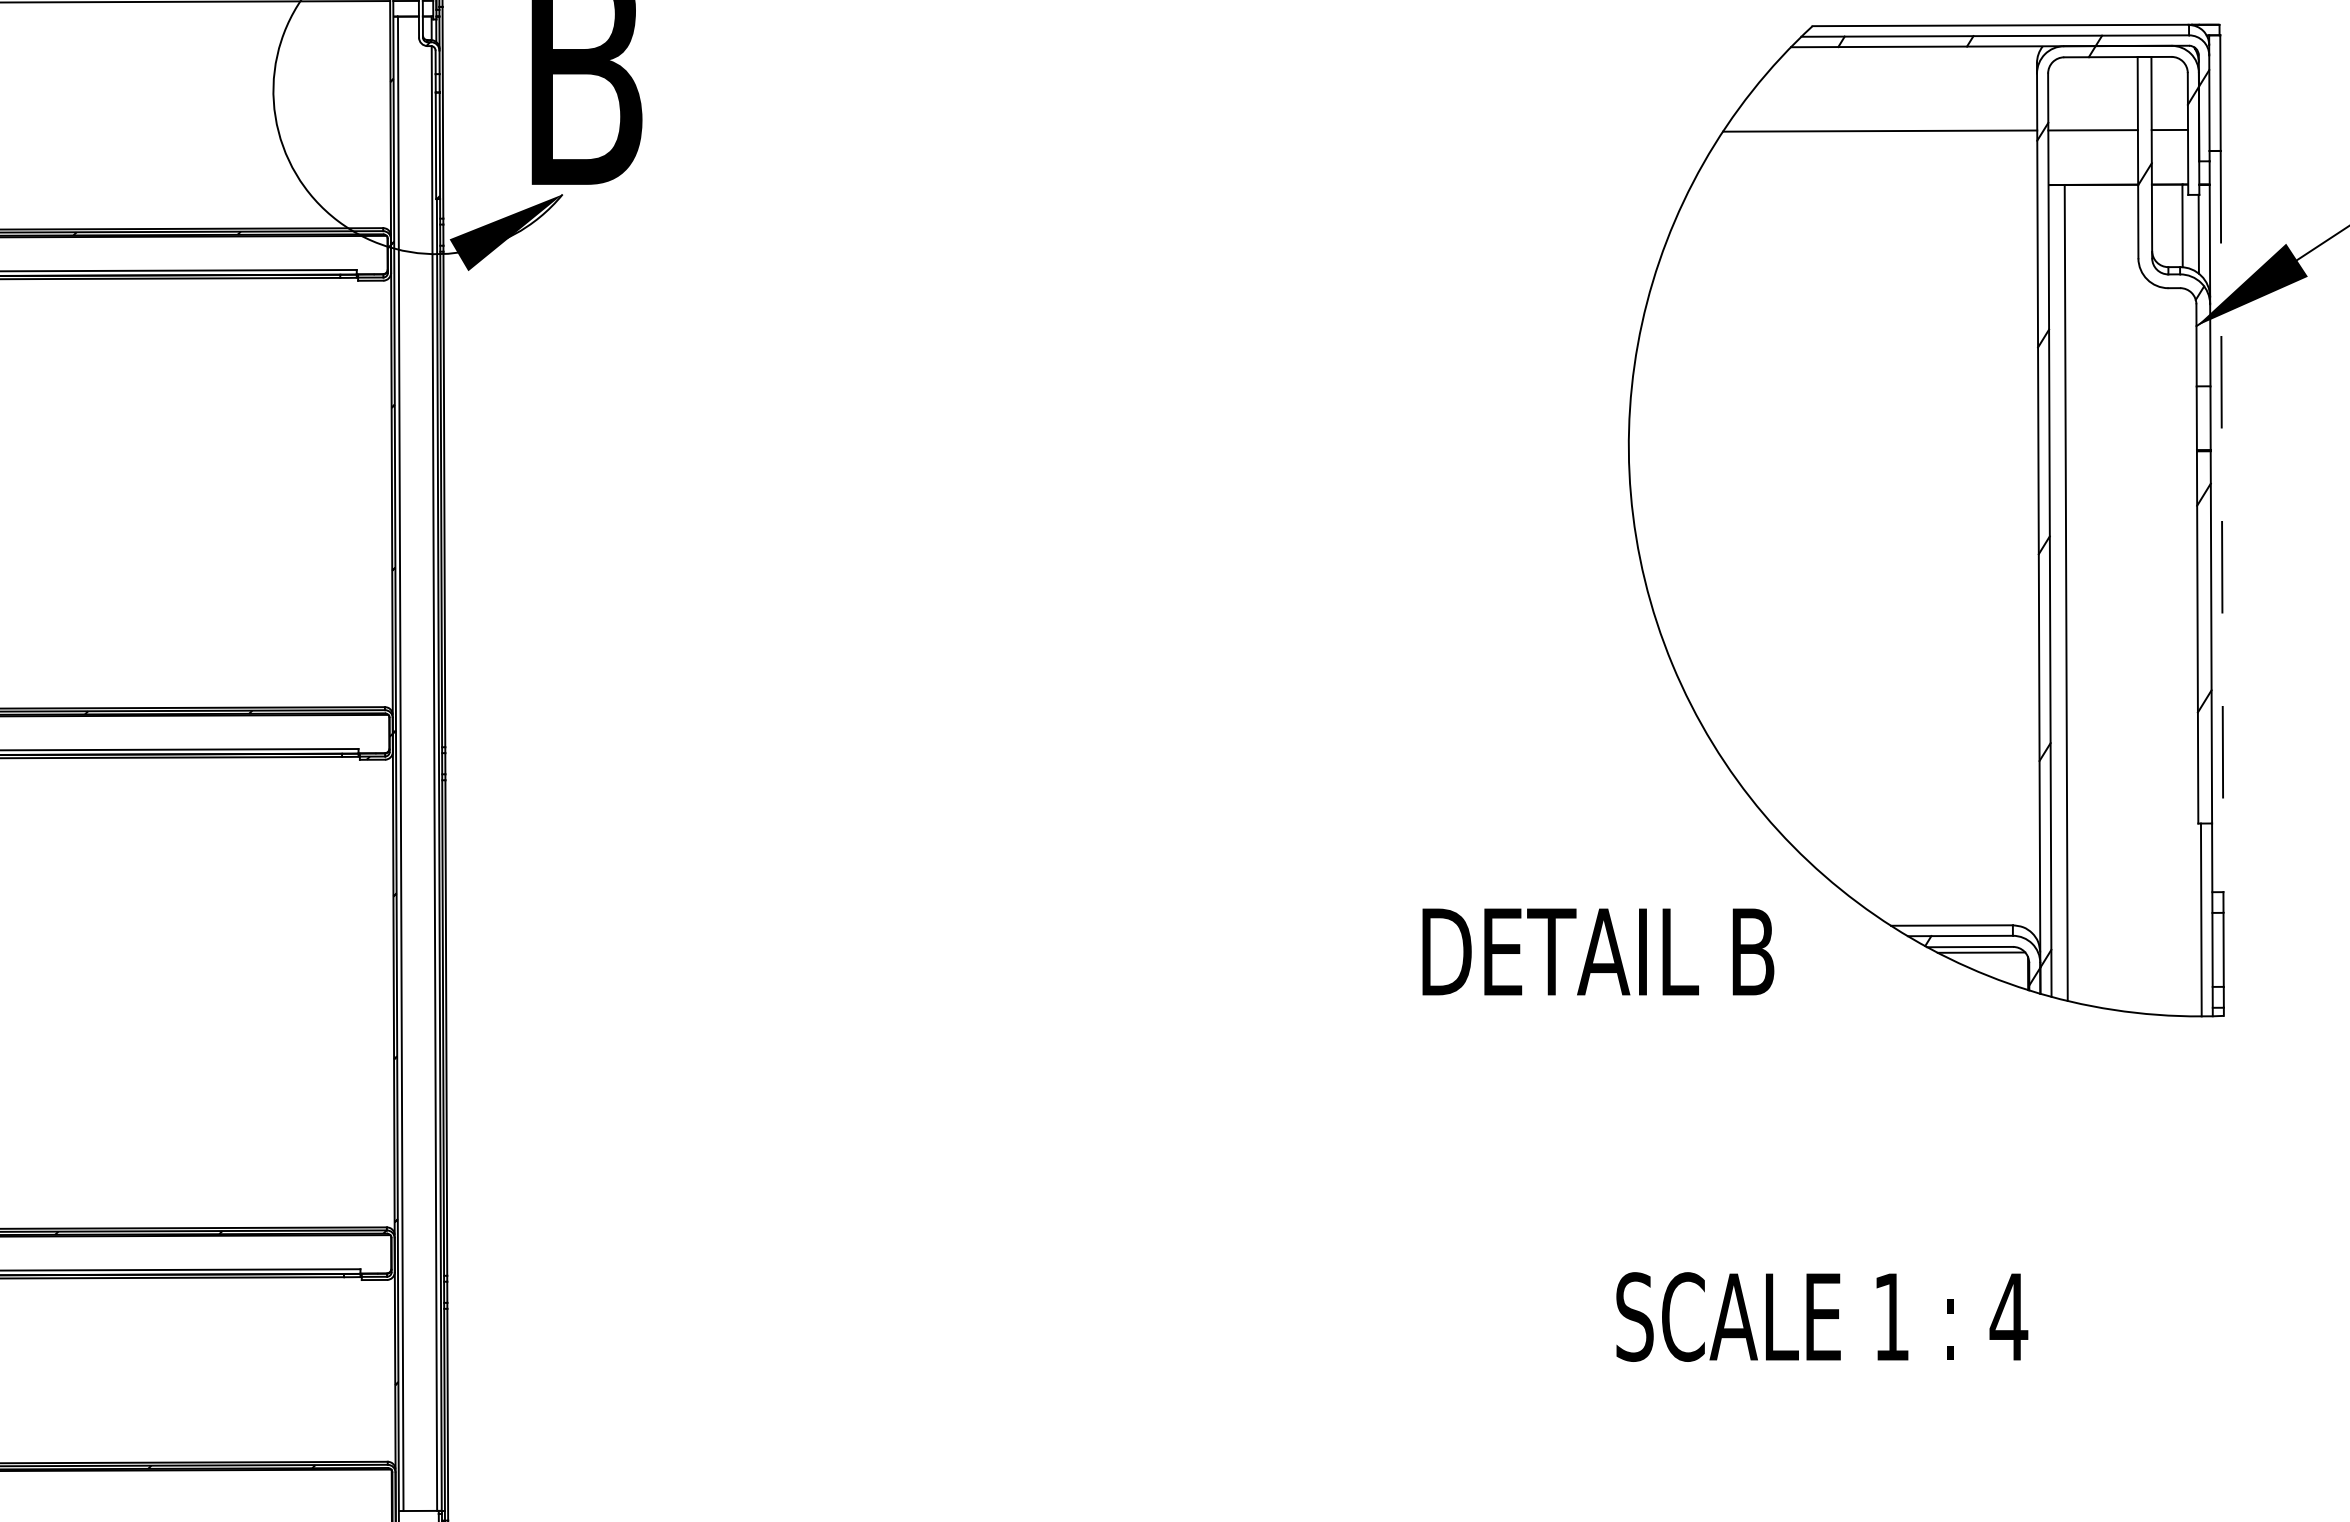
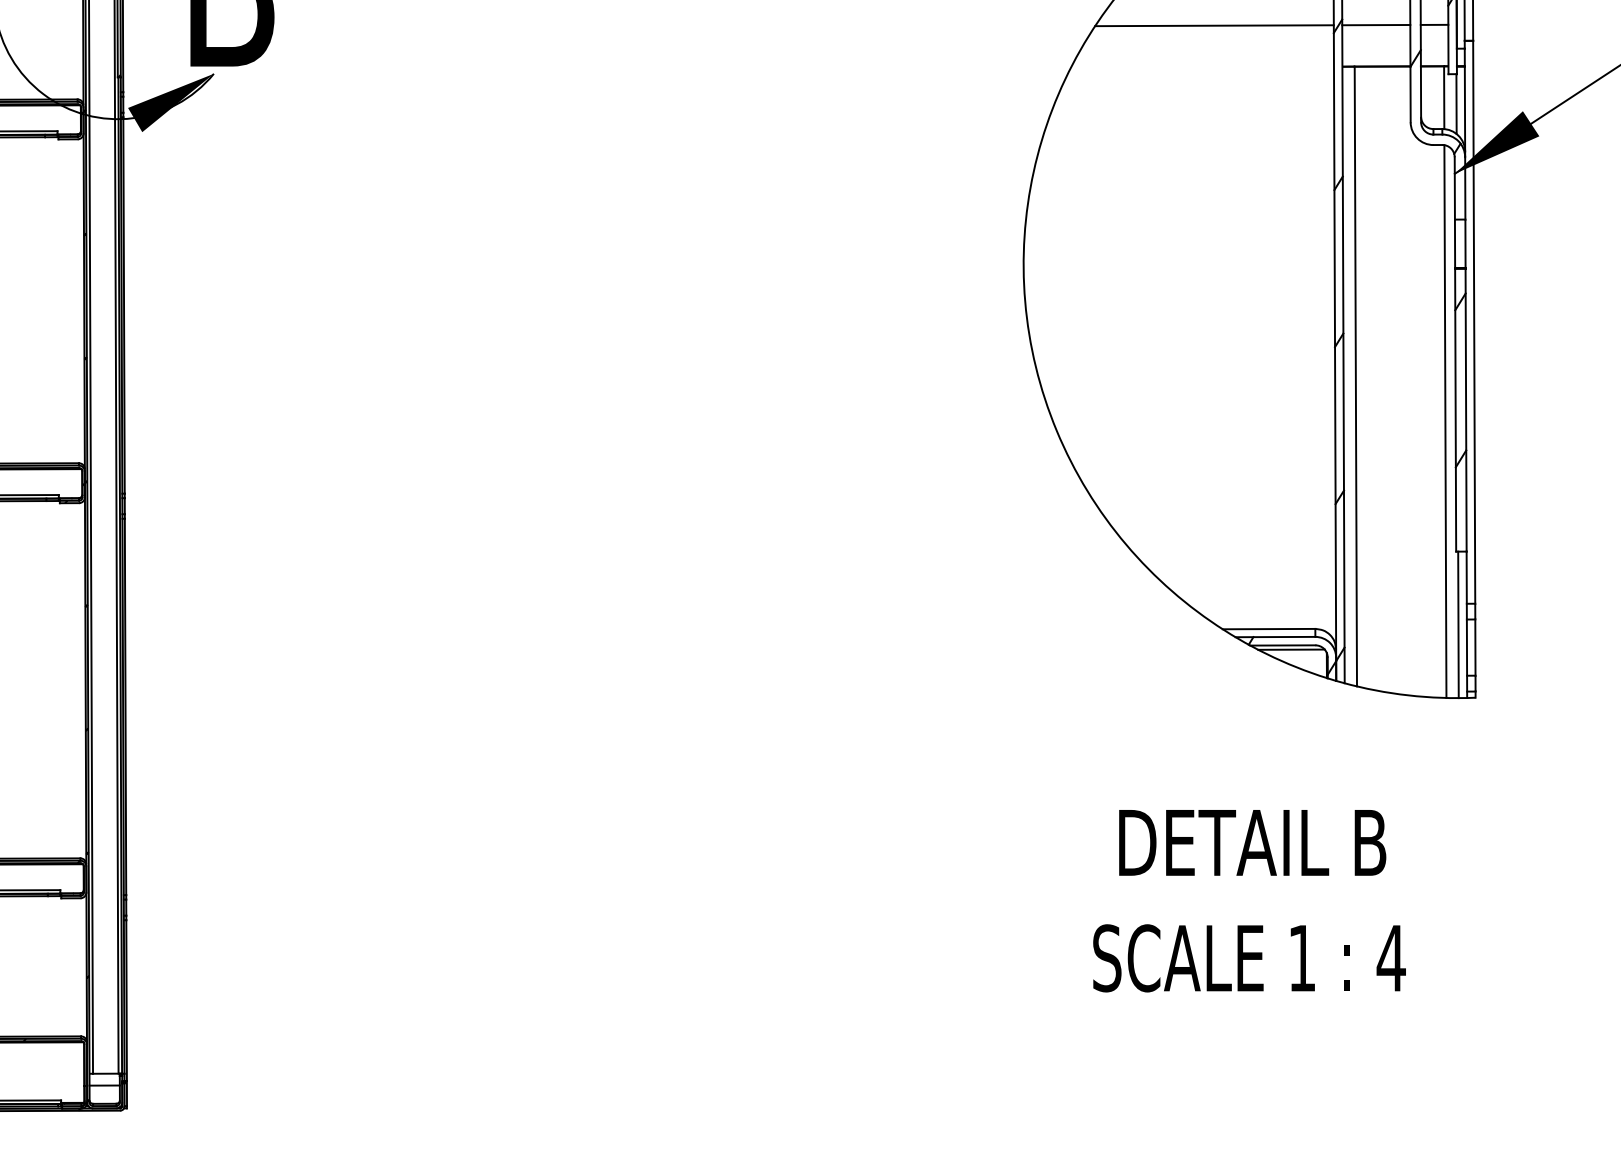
line: (2222, 521) -> (1474, 322), dashed -> solid
line: (2183, 652) -> (1444, 421), added
text: (1598, 951) -> (1252, 842), moved
text: (1822, 1316) -> (1249, 957), moved

